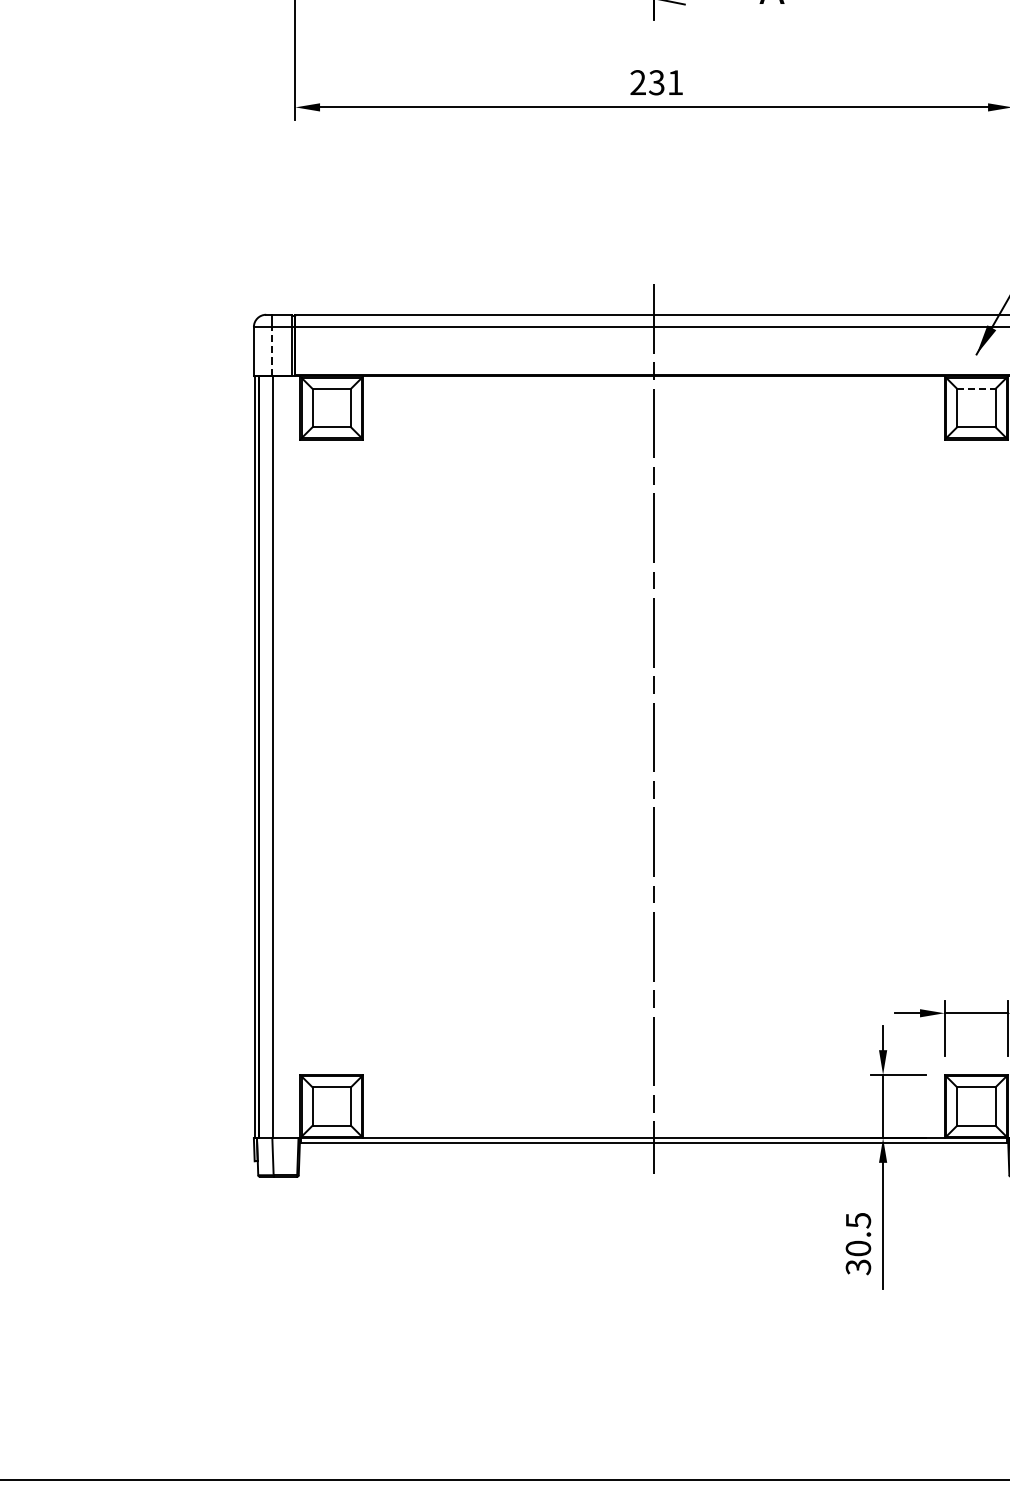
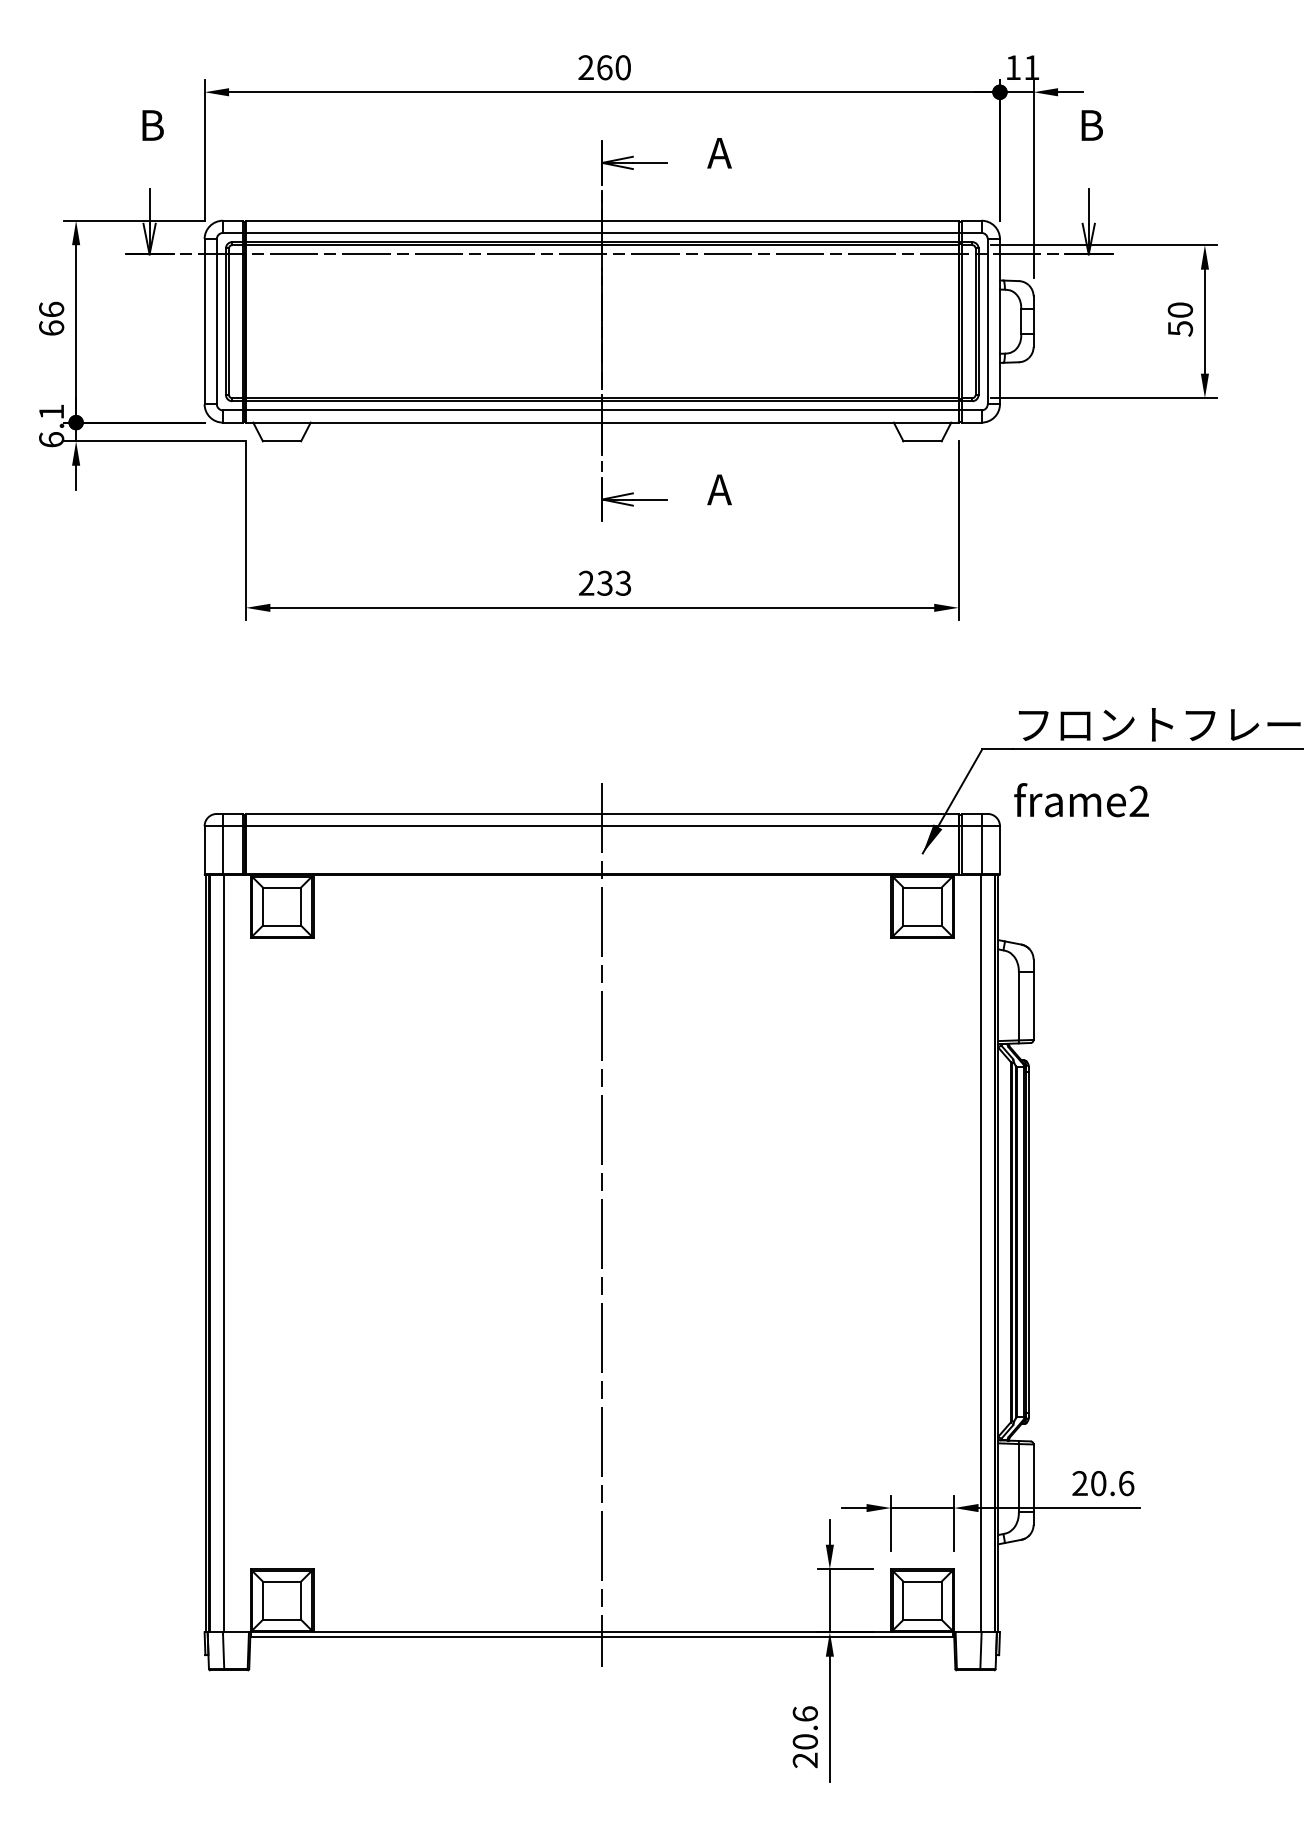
text: (675, 81) -> (623, 582), 231 -> 233
line: (271, 350) -> (222, 849), dashed -> solid
line: (977, 388) -> (923, 887), dashed -> solid
text: (857, 1244) -> (804, 1737), 30.5 -> 20.6

